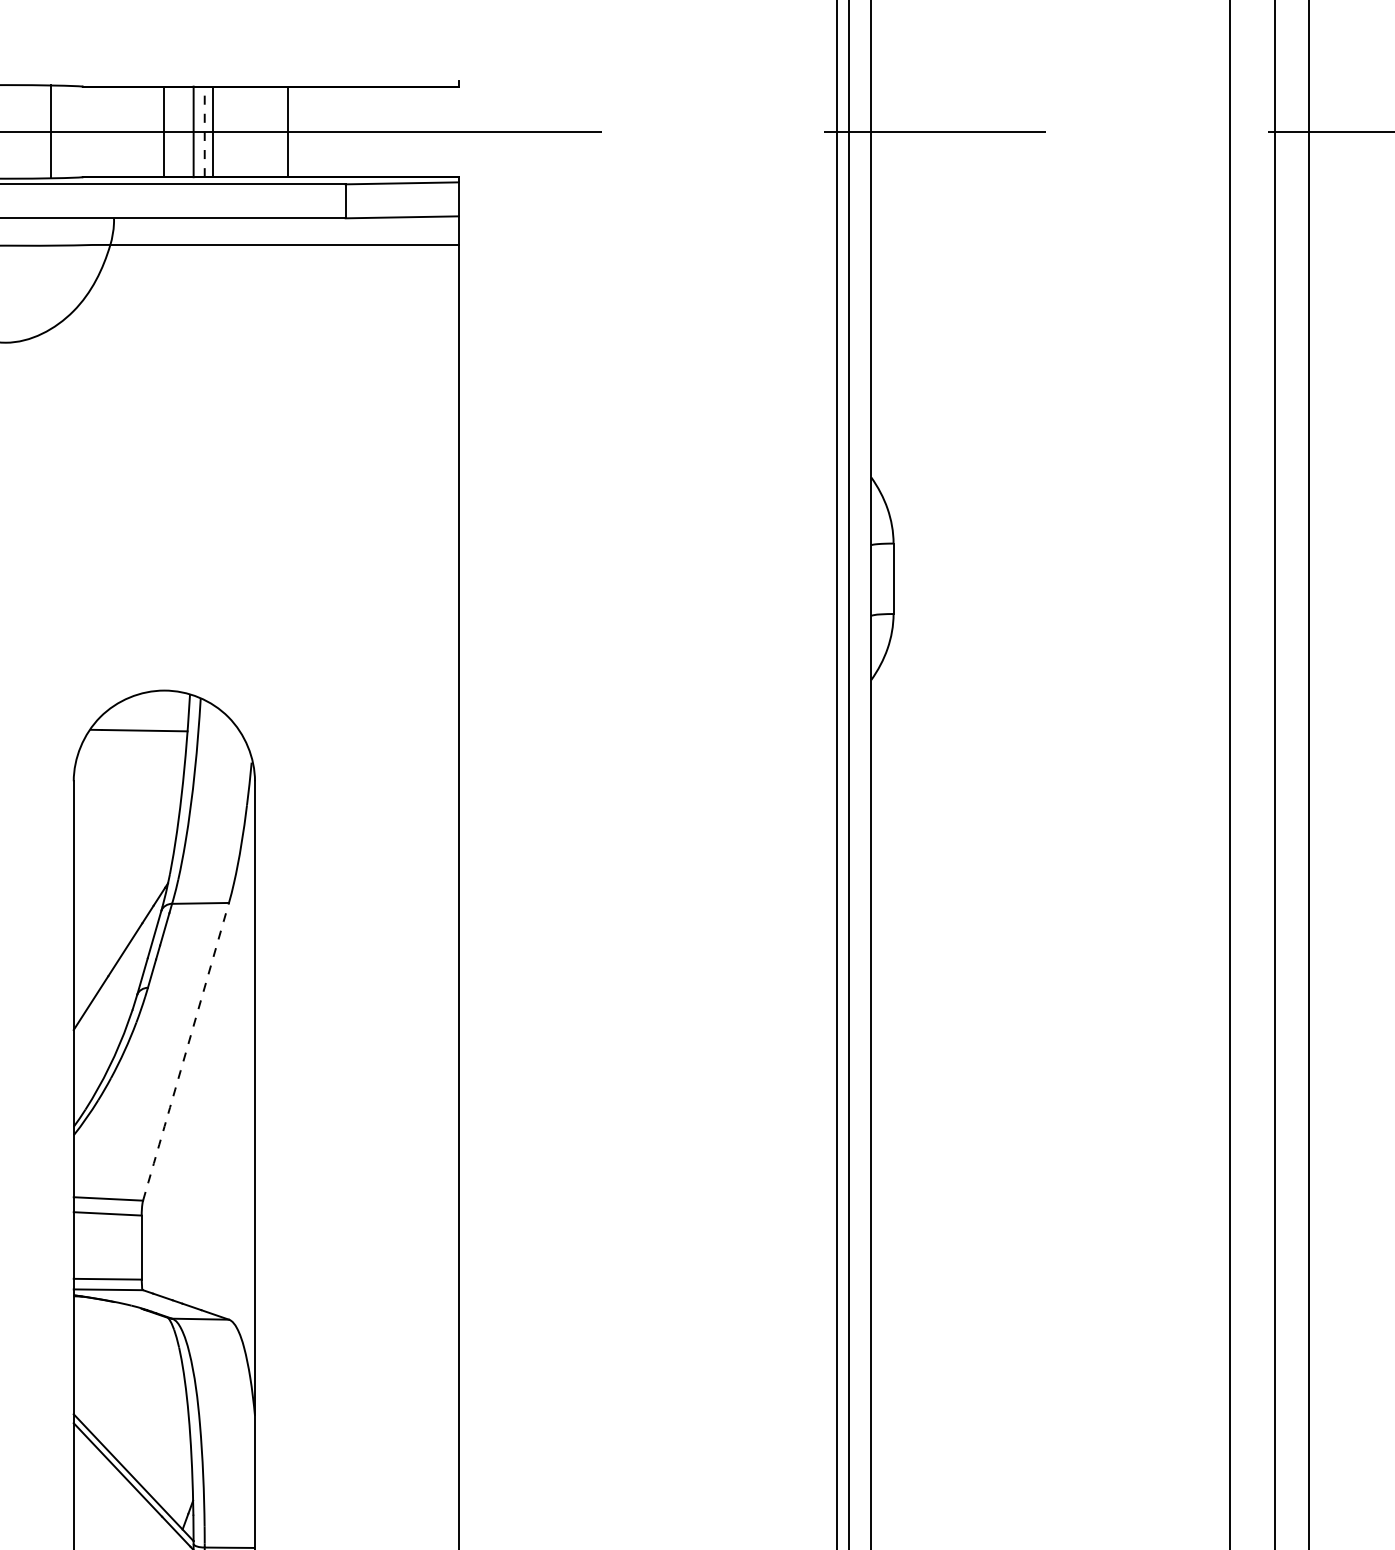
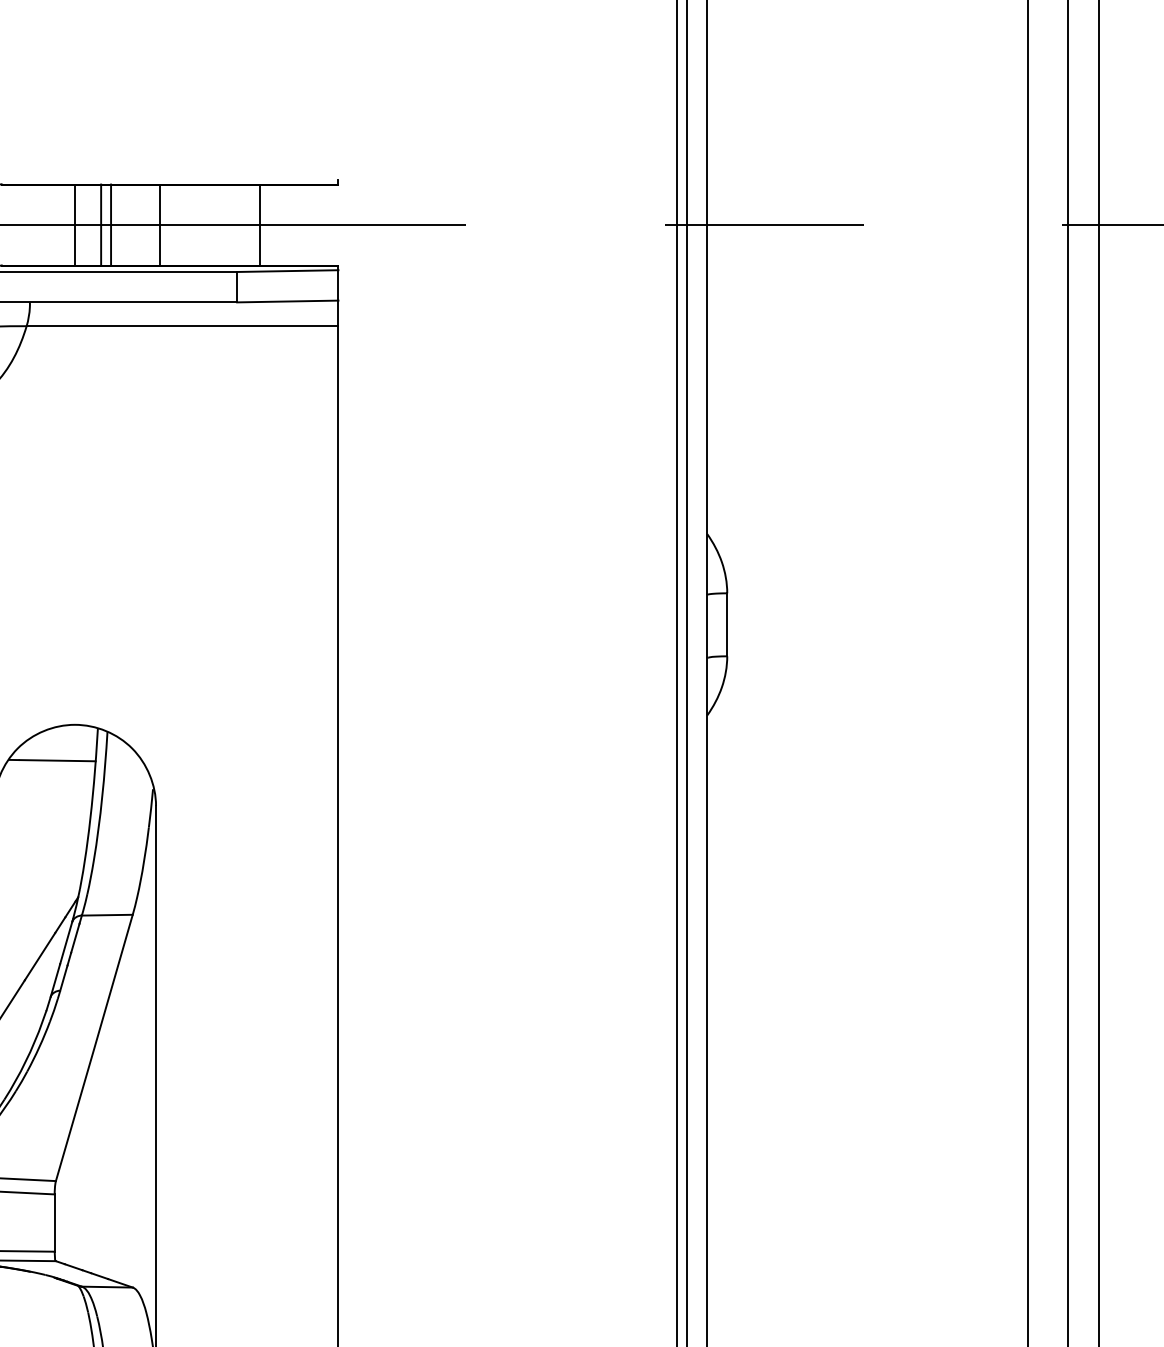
line: (204, 131) -> (110, 224), dashed -> solid
line: (212, 131) -> (160, 224), moved
line: (287, 131) -> (259, 224), moved
arc: (186, 1051) -> (94, 1047), dashed -> solid

